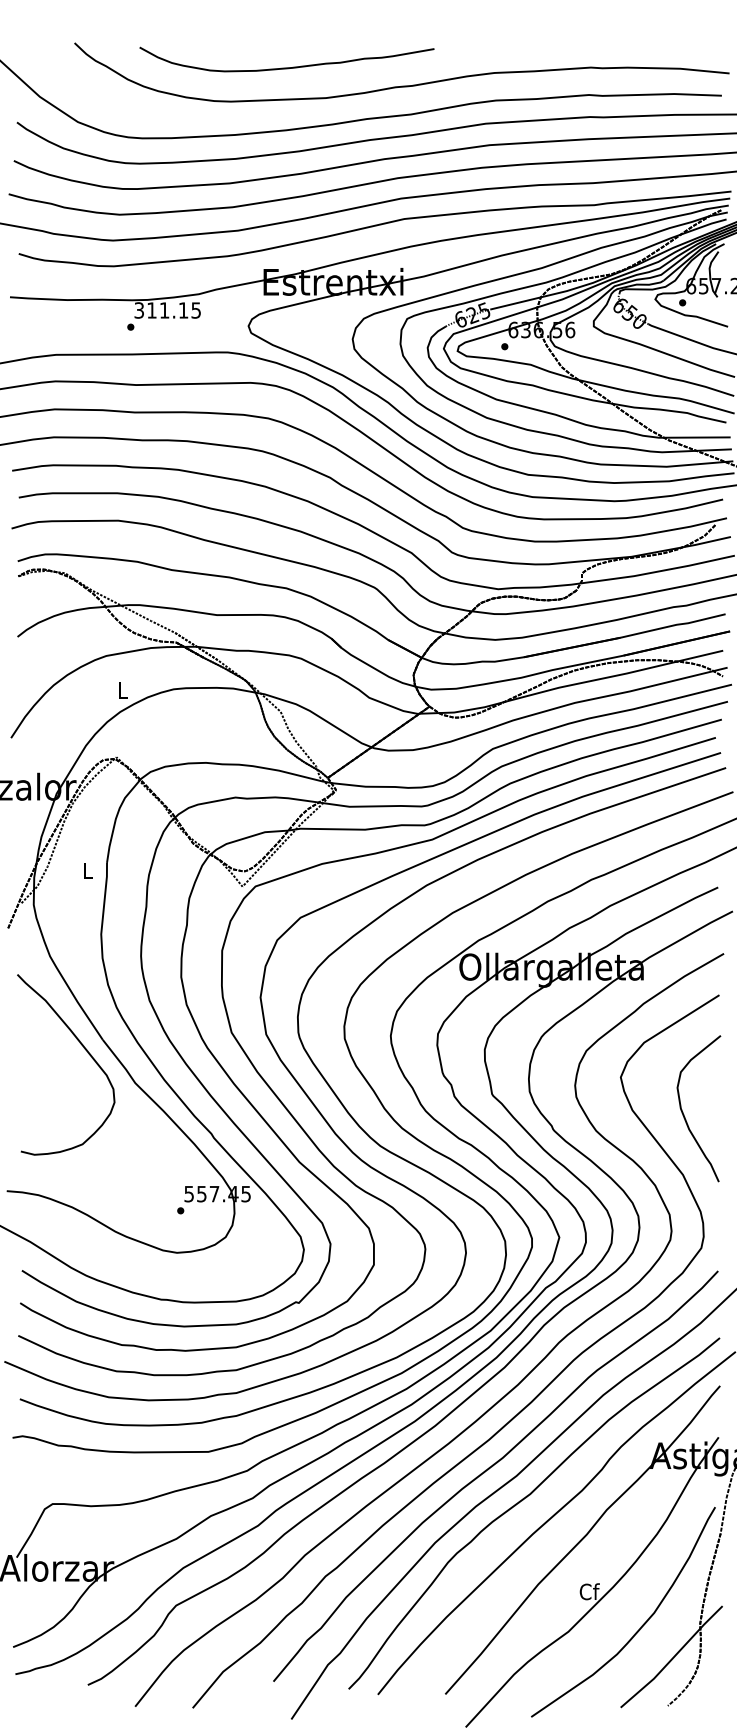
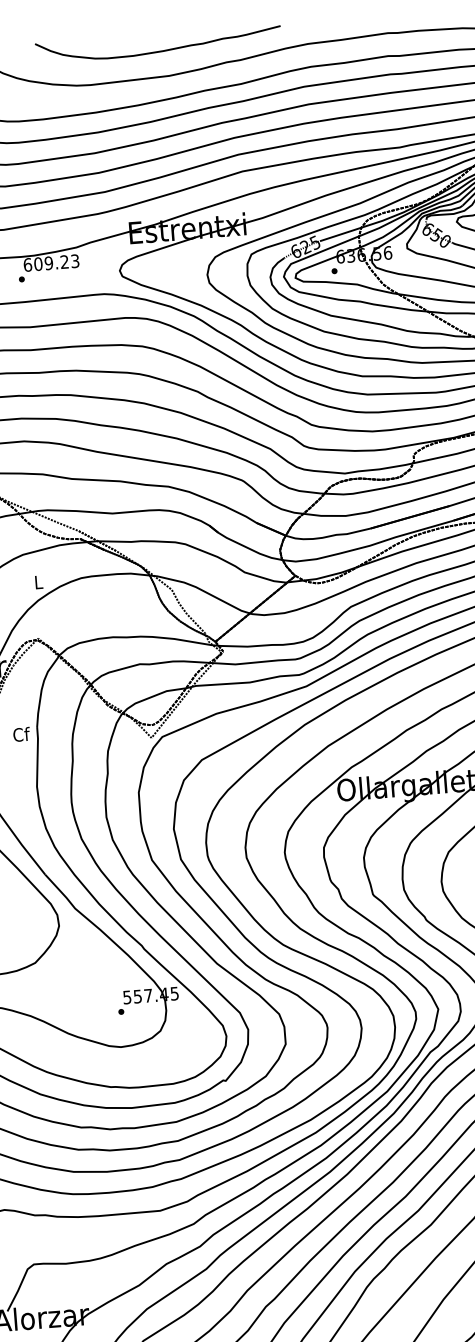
curve: (286, 67) -> (158, 51), moved
text: (167, 310) -> (51, 263), 311.15 -> 609.23
text: (87, 869) -> (21, 733), L -> Cf

